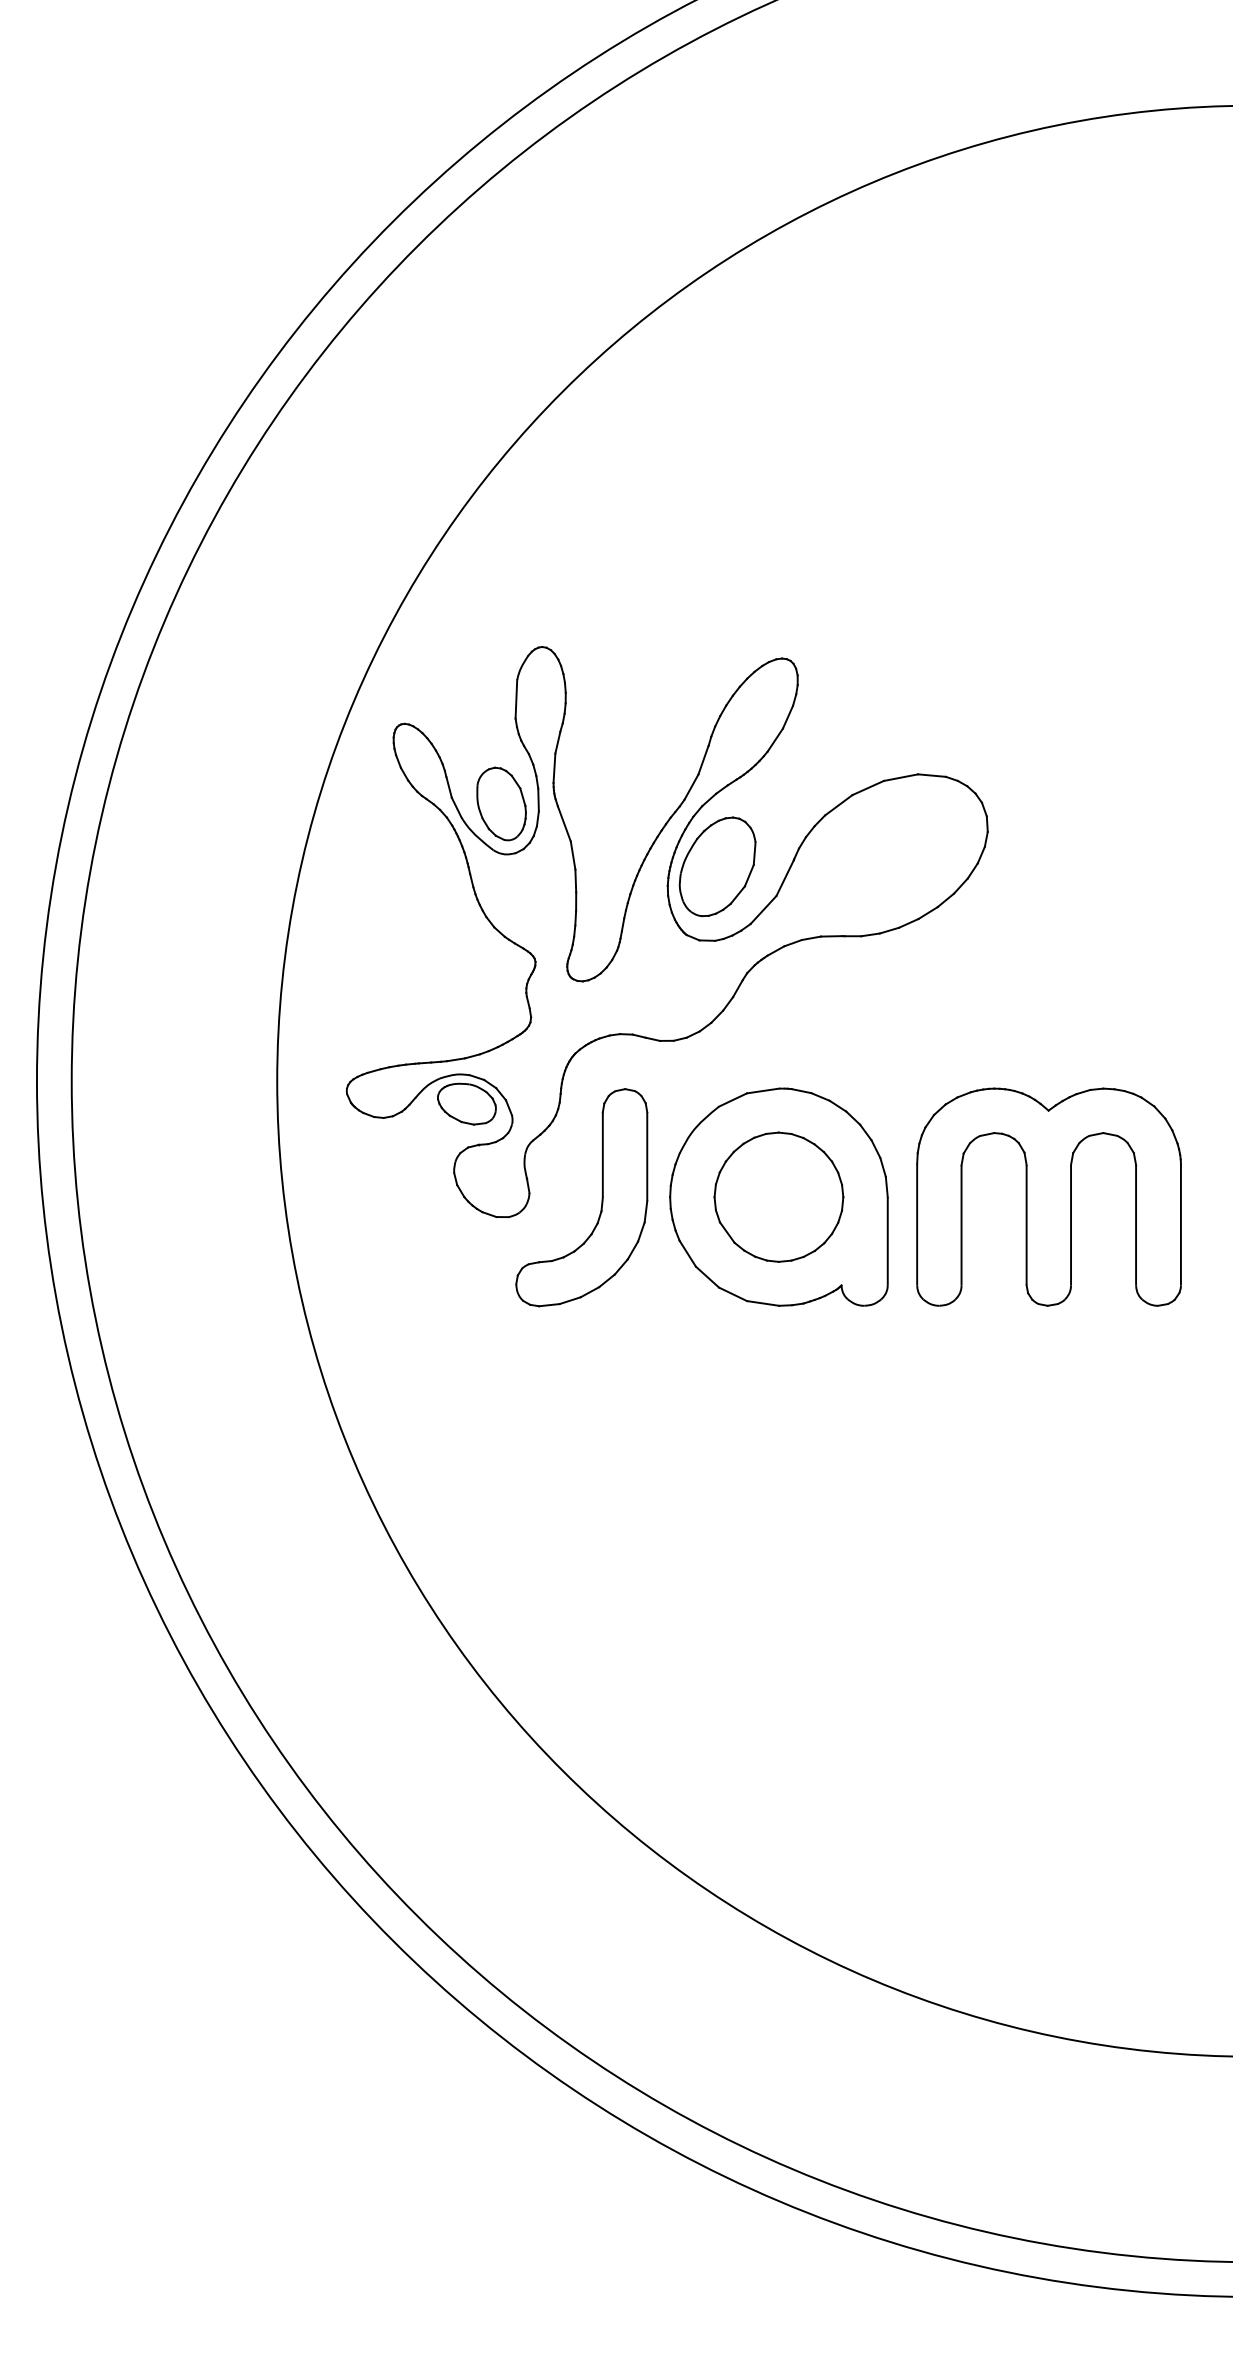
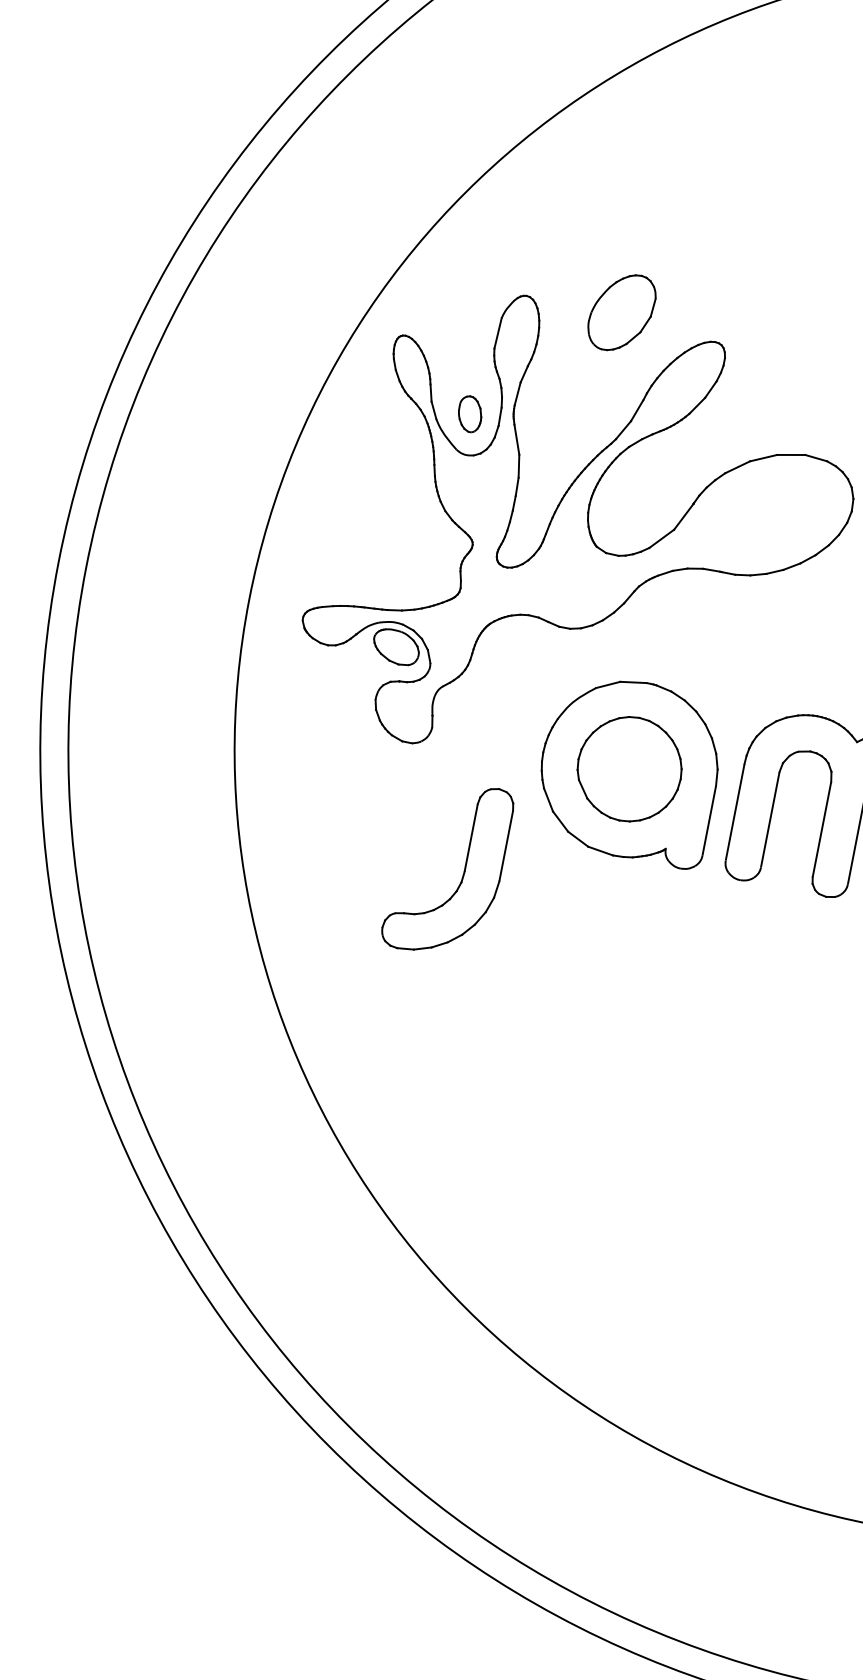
part: (501, 803) -> (470, 413), size x0.6
part: (717, 866) -> (621, 312), moved
part: (601, 1197) -> (463, 871), moved

